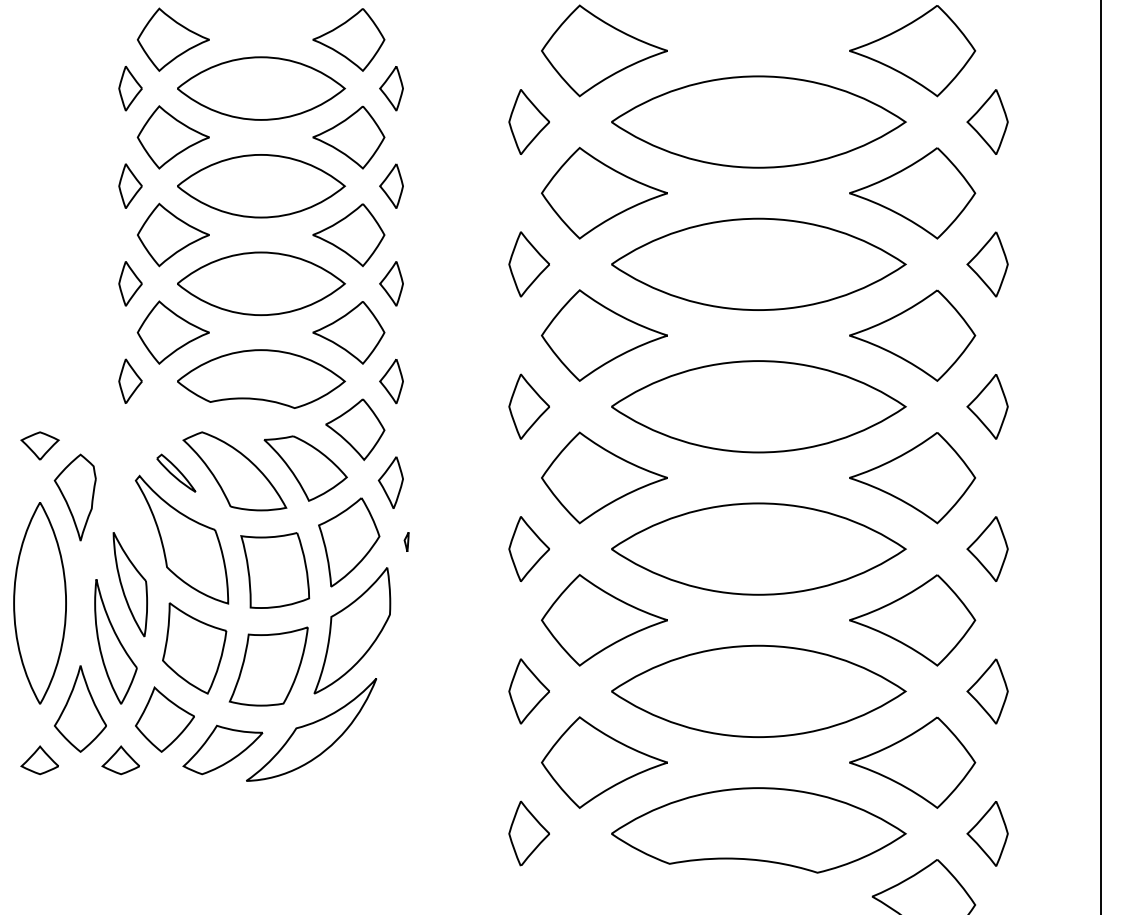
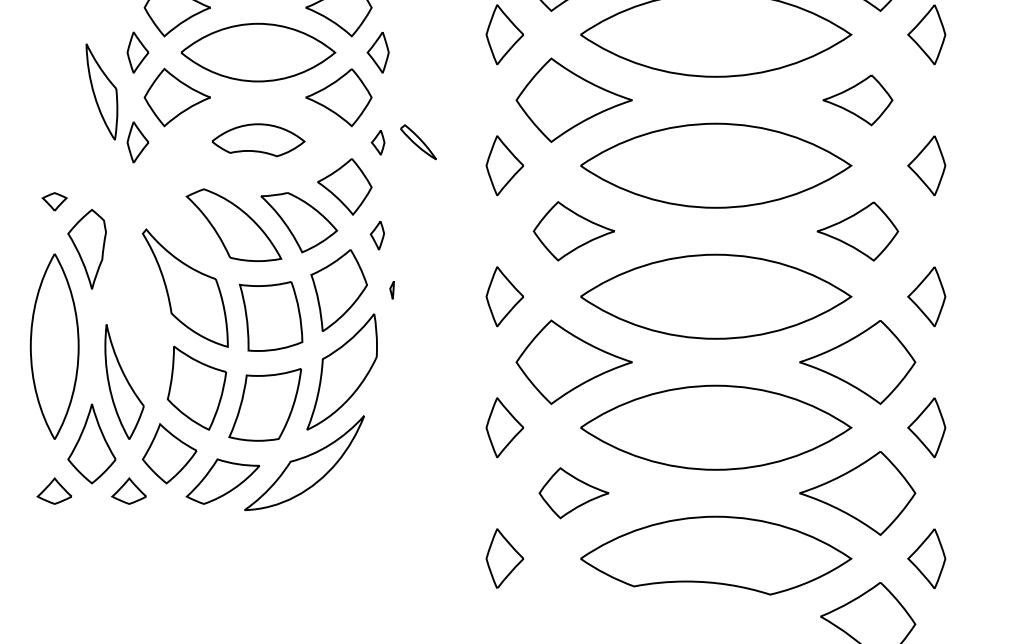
part: (912, 335) -> (857, 100), size x0.6
part: (261, 378) -> (258, 139), size x0.6
part: (391, 381) -> (378, 142), size x0.6
part: (39, 445) -> (54, 201), size x0.7
part: (176, 472) -> (418, 141), moved
part: (604, 477) -> (574, 230), size x0.7
part: (912, 478) -> (857, 231), size x0.7
part: (390, 482) -> (377, 235), size x0.6
part: (129, 584) -> (101, 91), moved
part: (604, 762) -> (574, 493), size x0.6

